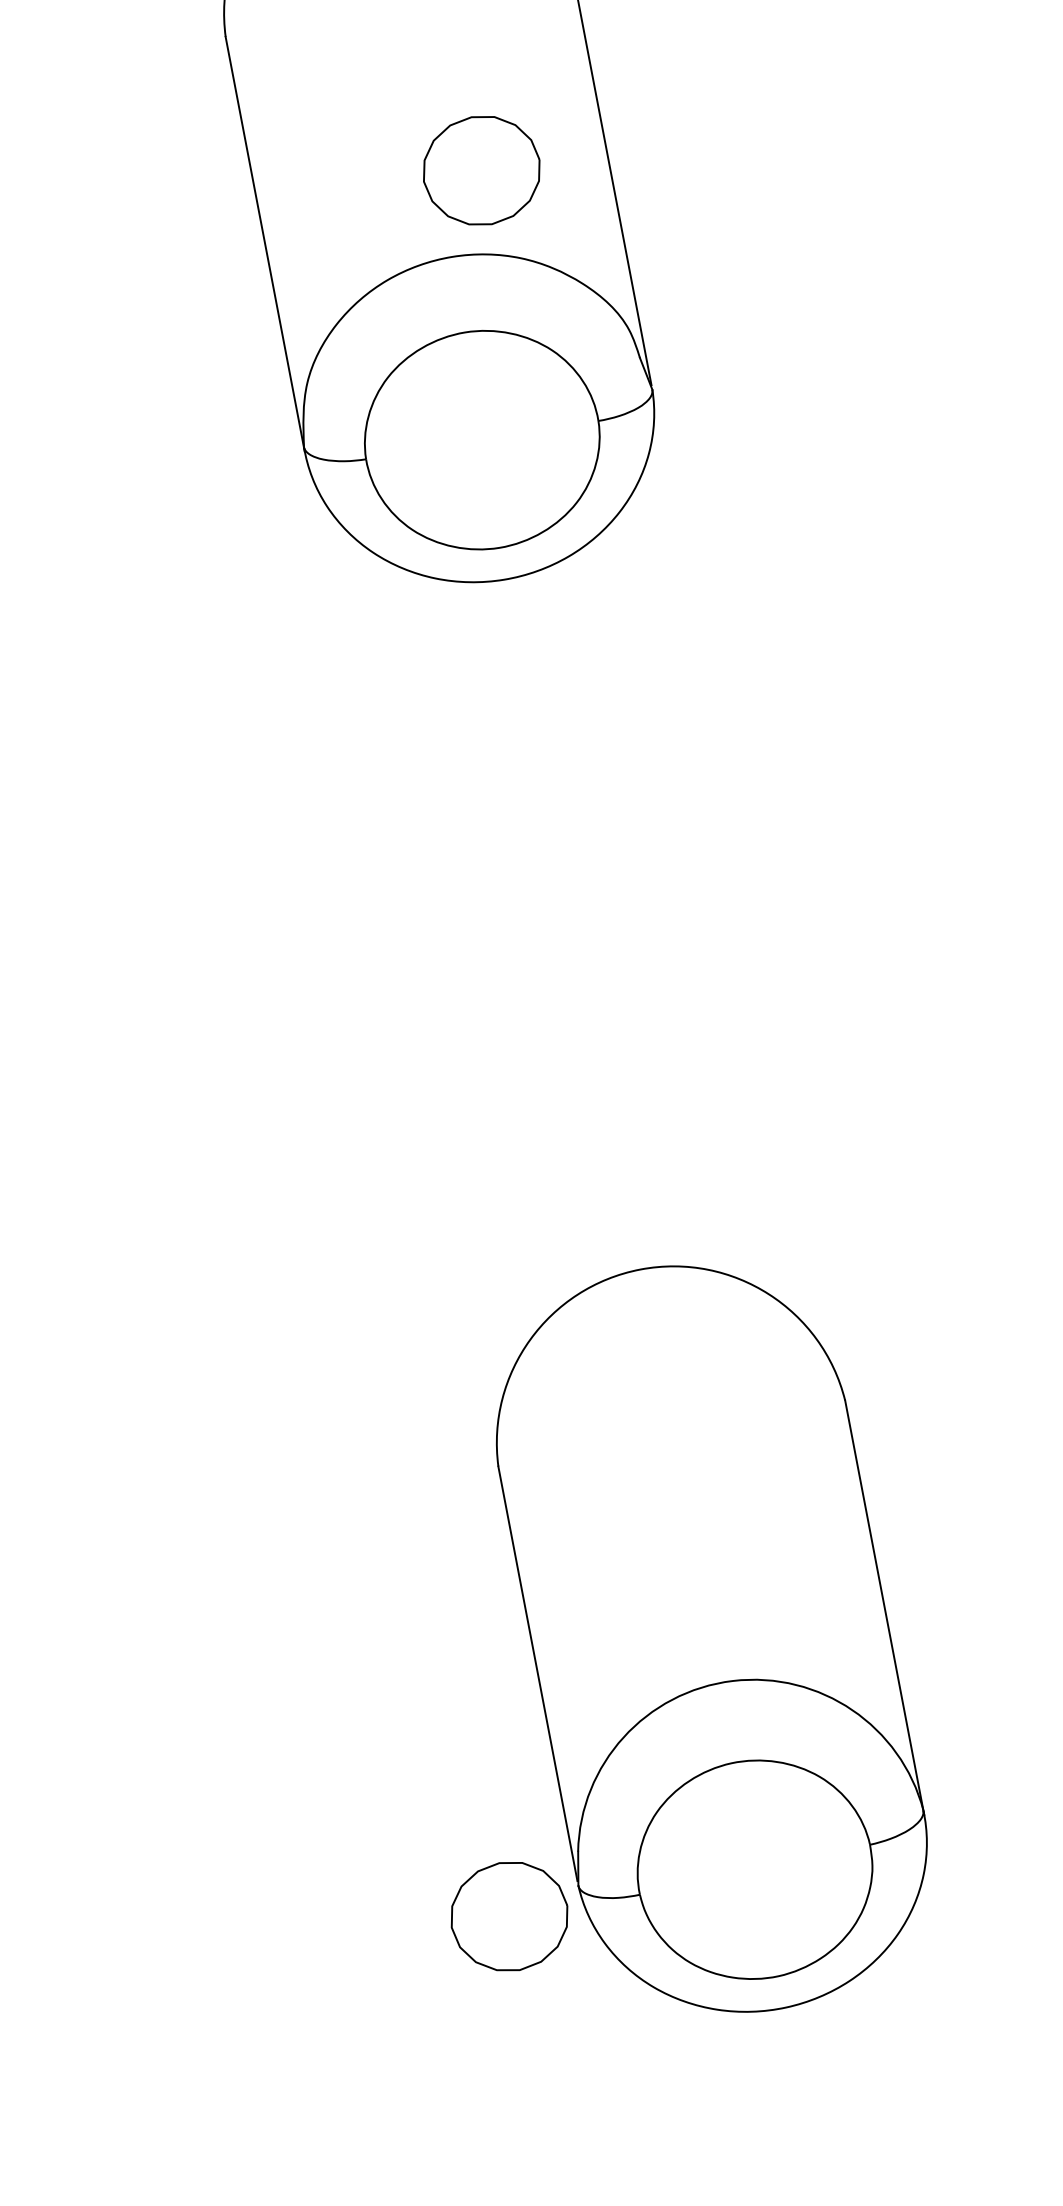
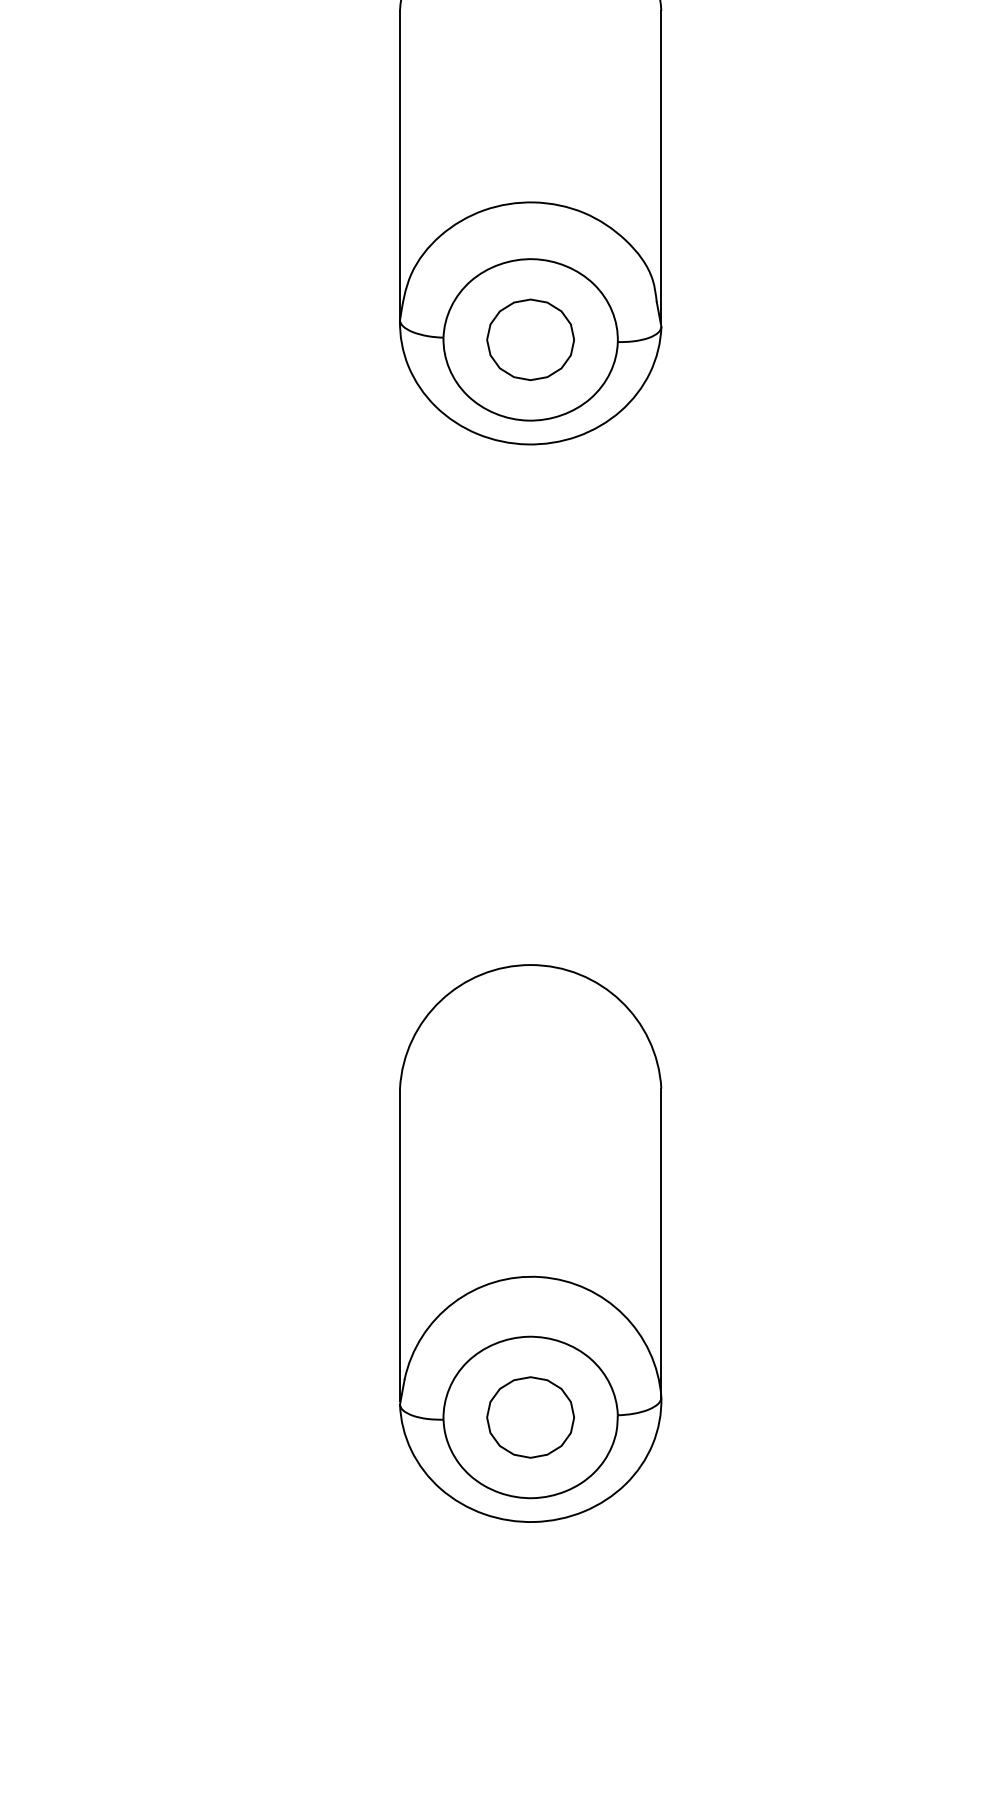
part: (481, 170) -> (530, 339), moved
part: (509, 1916) -> (530, 1417), moved

